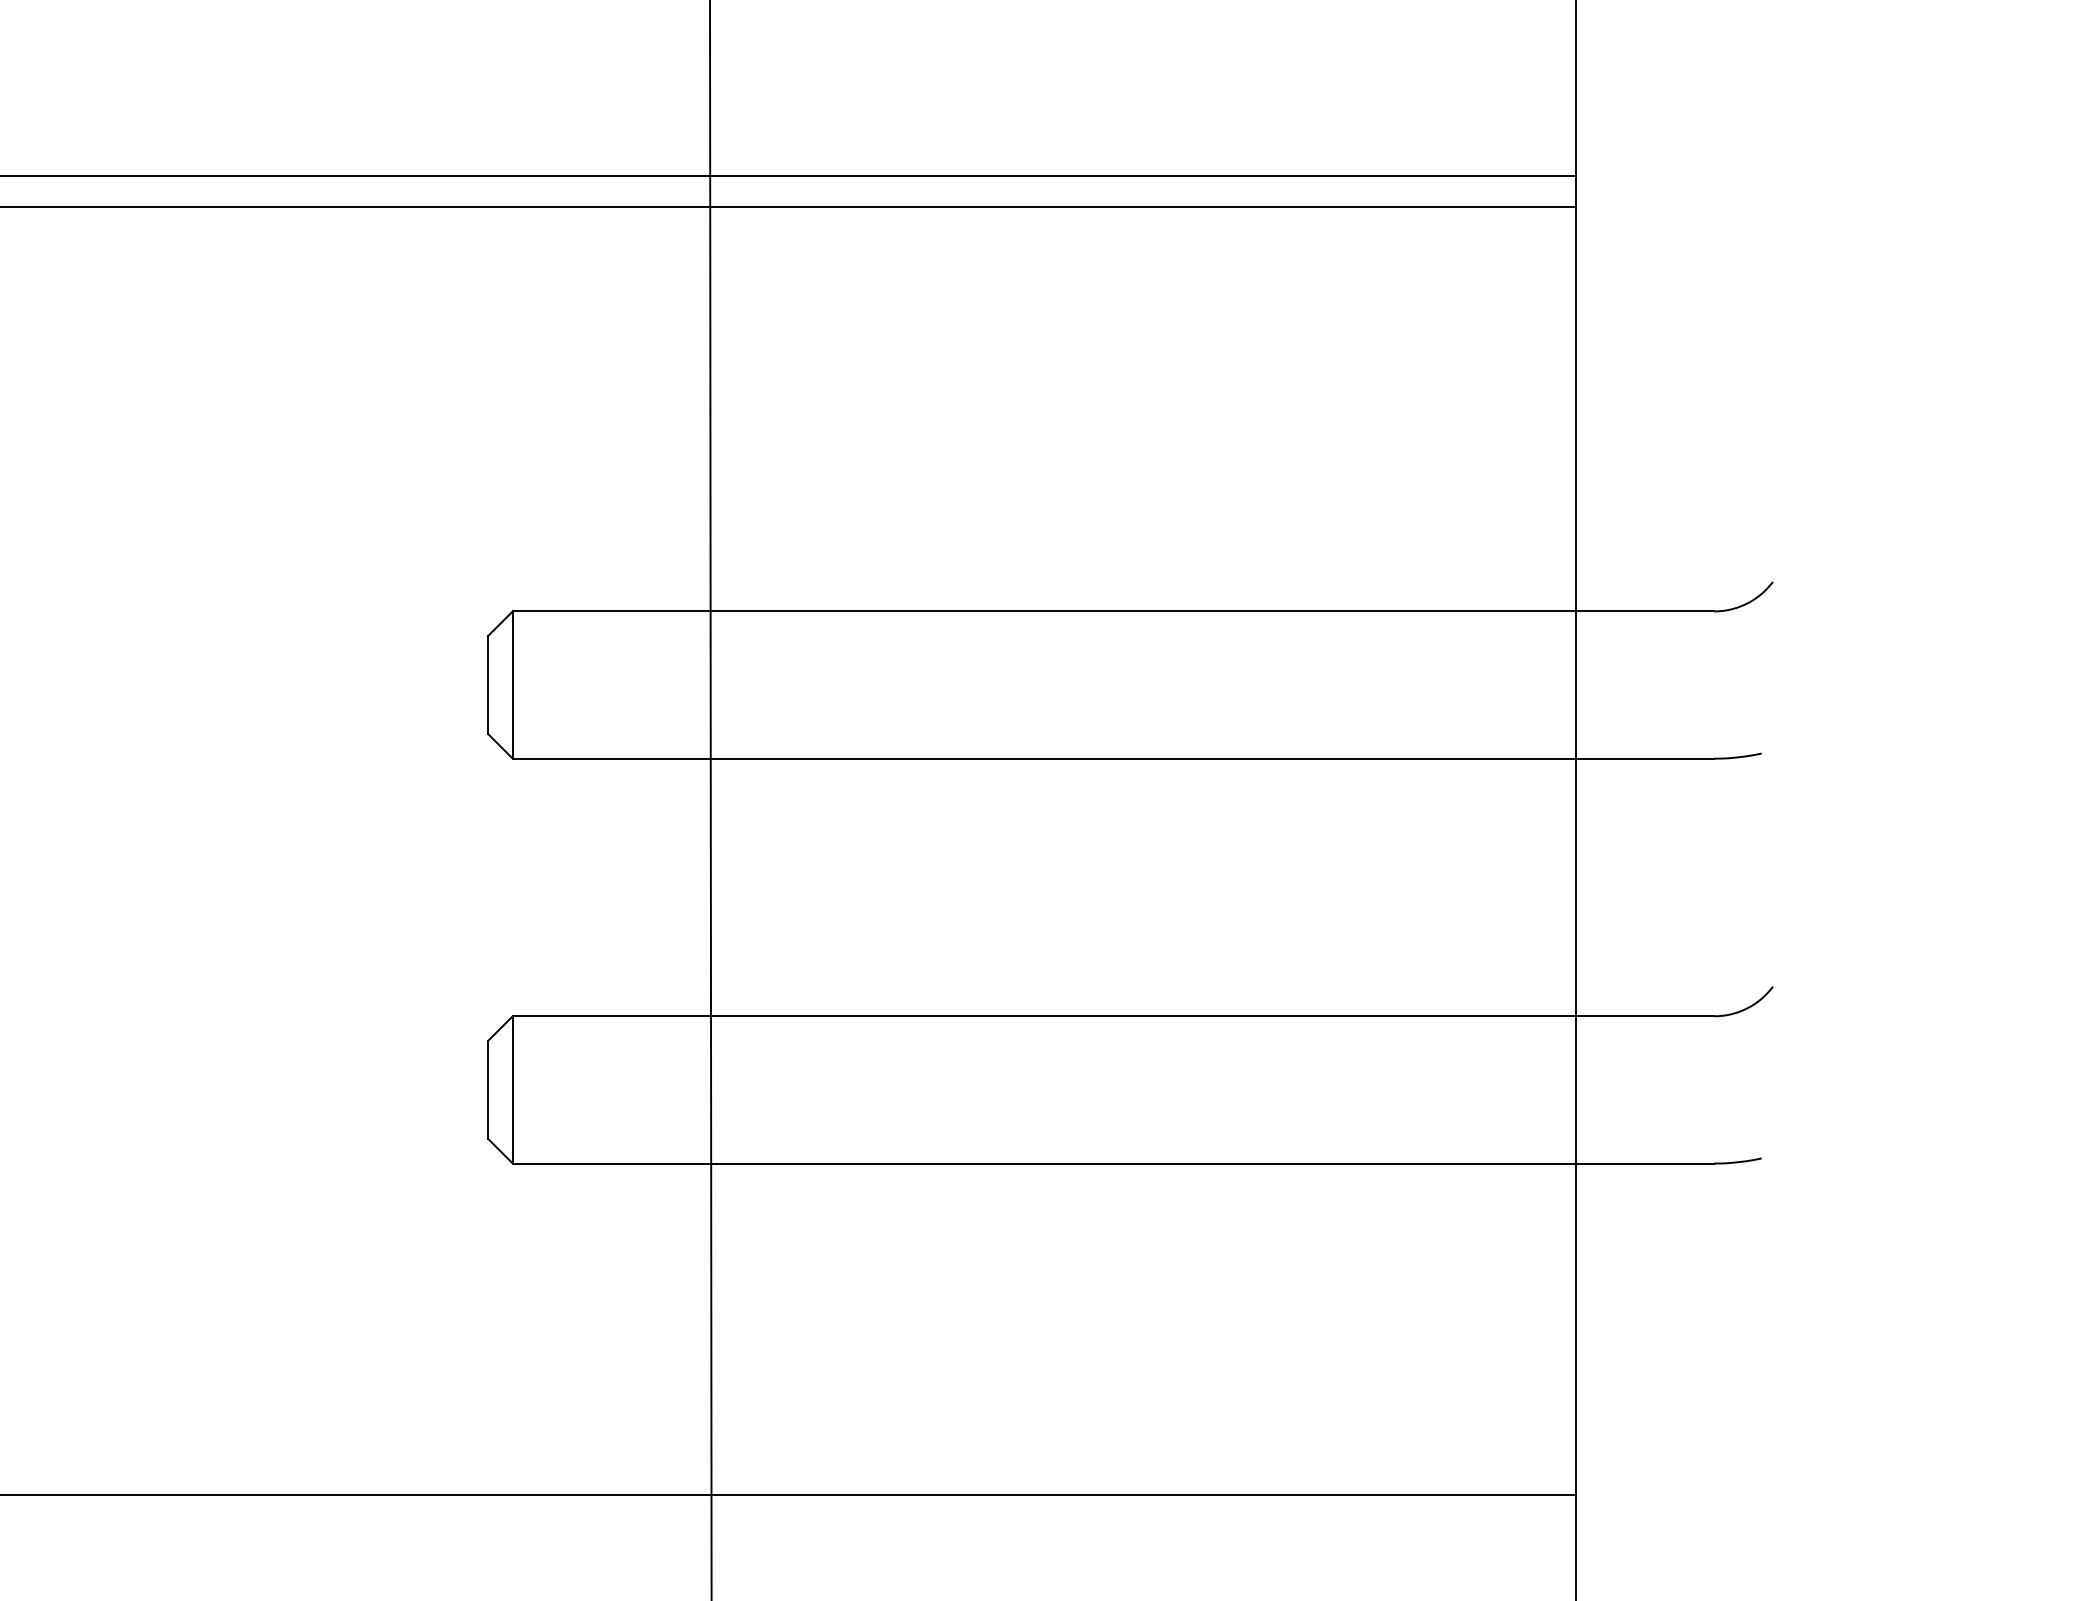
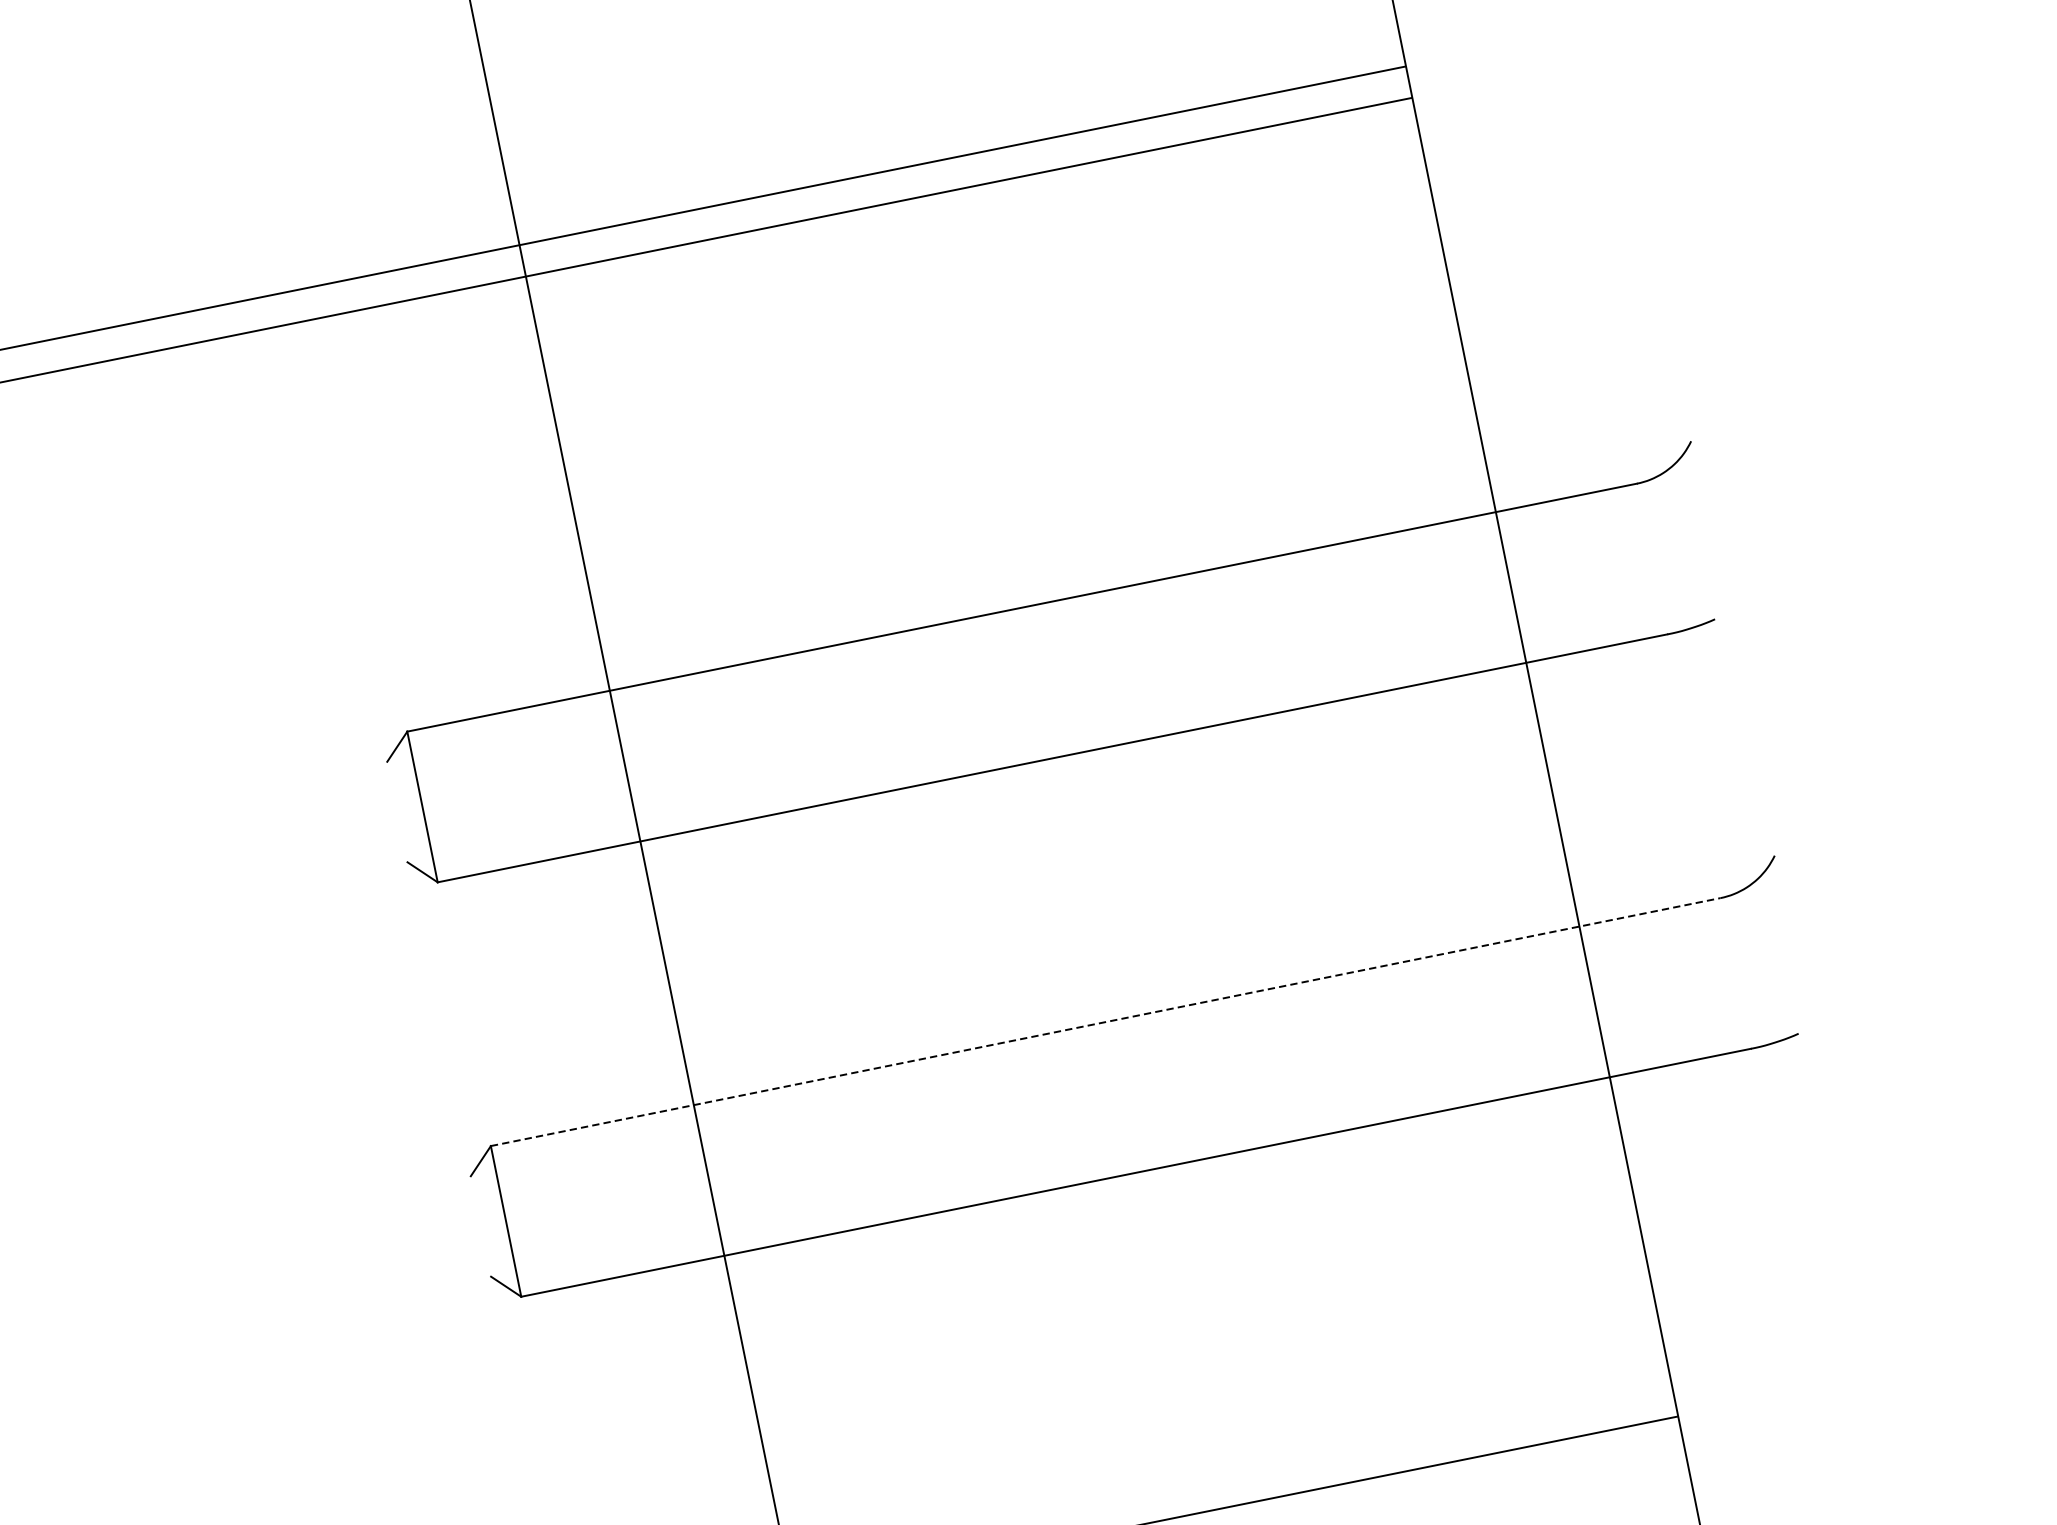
line: (488, 684) -> (397, 811), removed
line: (1113, 1016) -> (1105, 1022), solid -> dashed
line: (488, 1089) -> (481, 1225), removed

